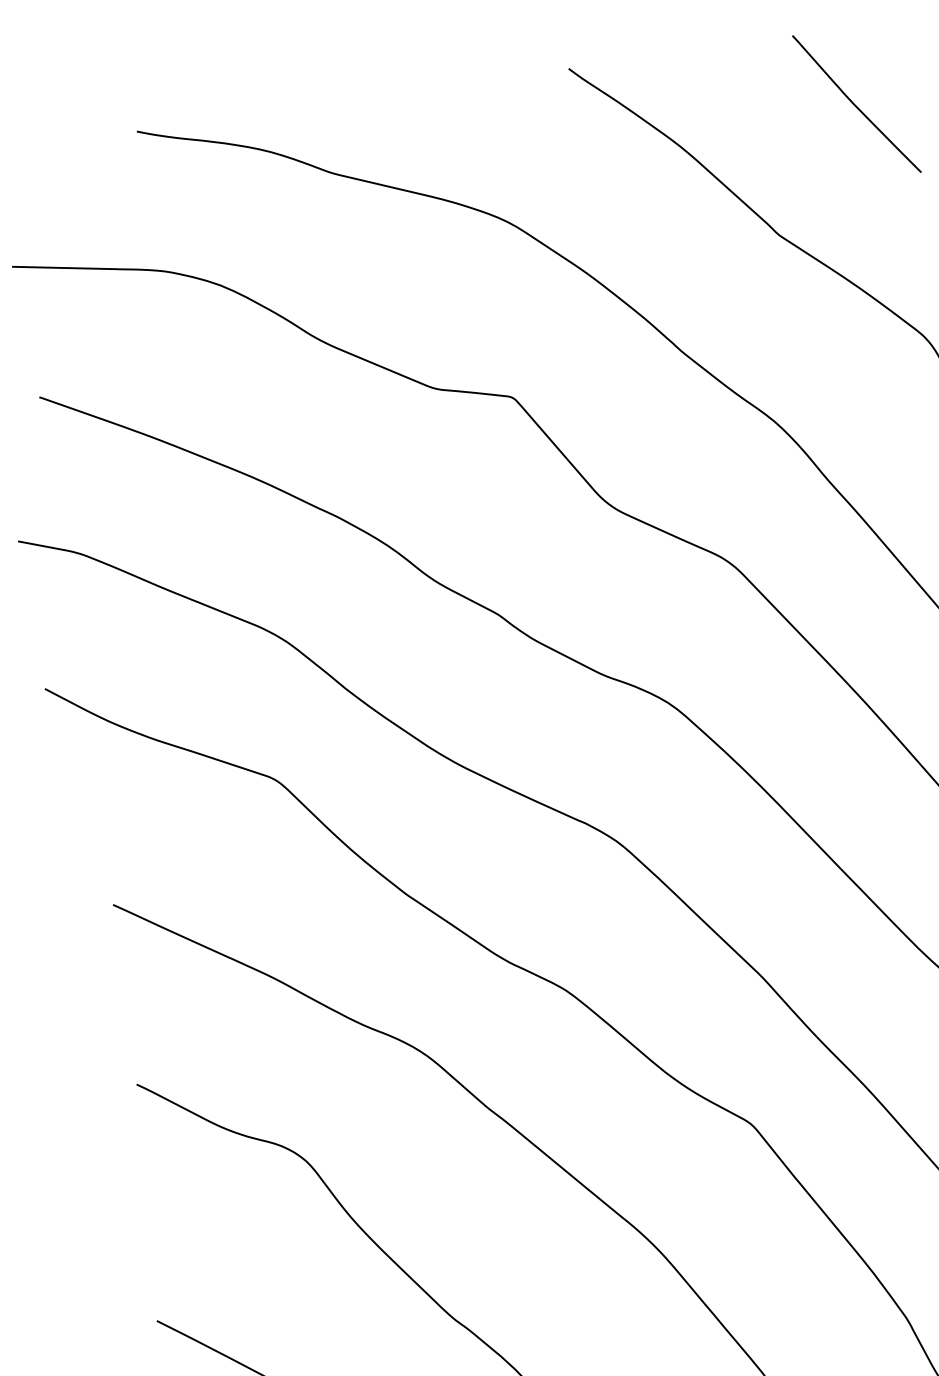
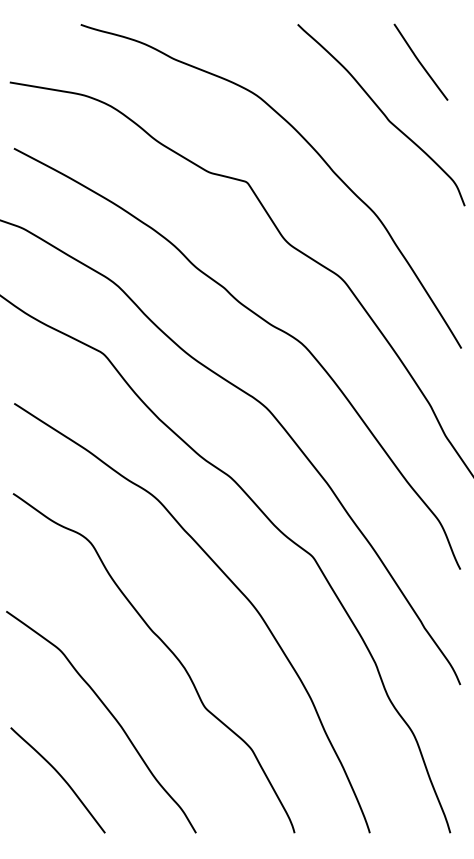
curve: (855, 102) -> (420, 61), moved

